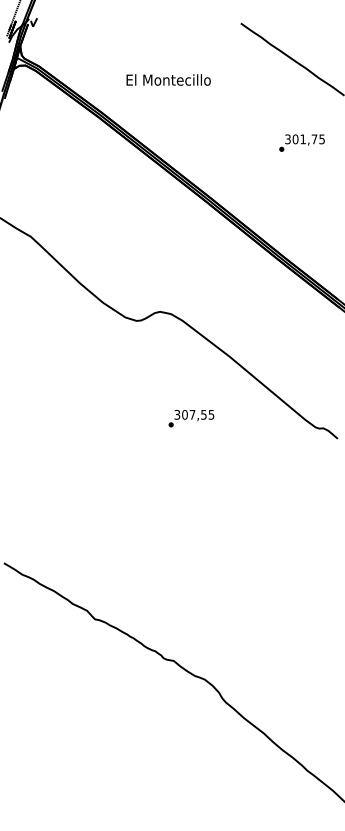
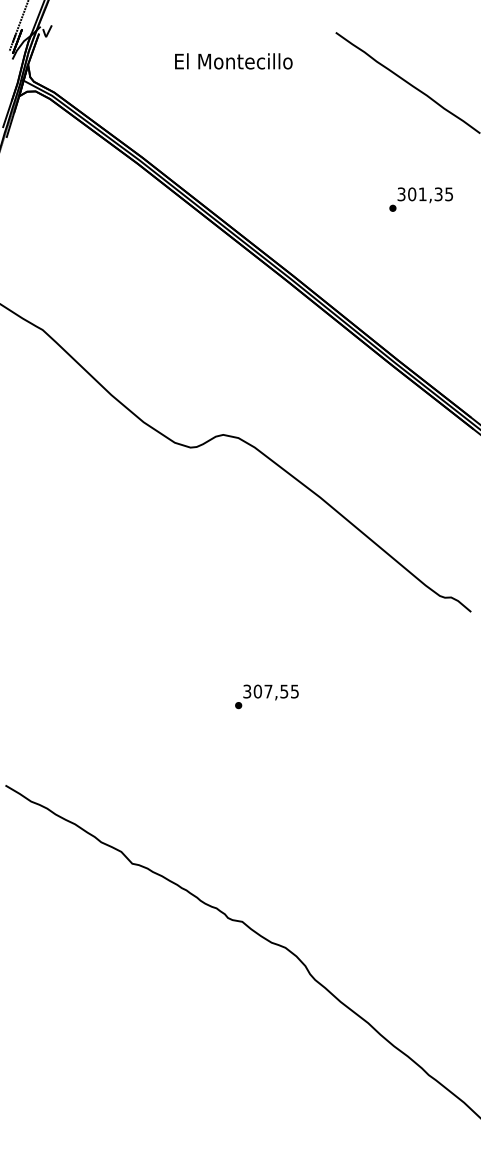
text: (168, 79) -> (233, 60), moved
text: (314, 139) -> (438, 194), 301,75 -> 301,35
text: (191, 418) -> (266, 696), moved

